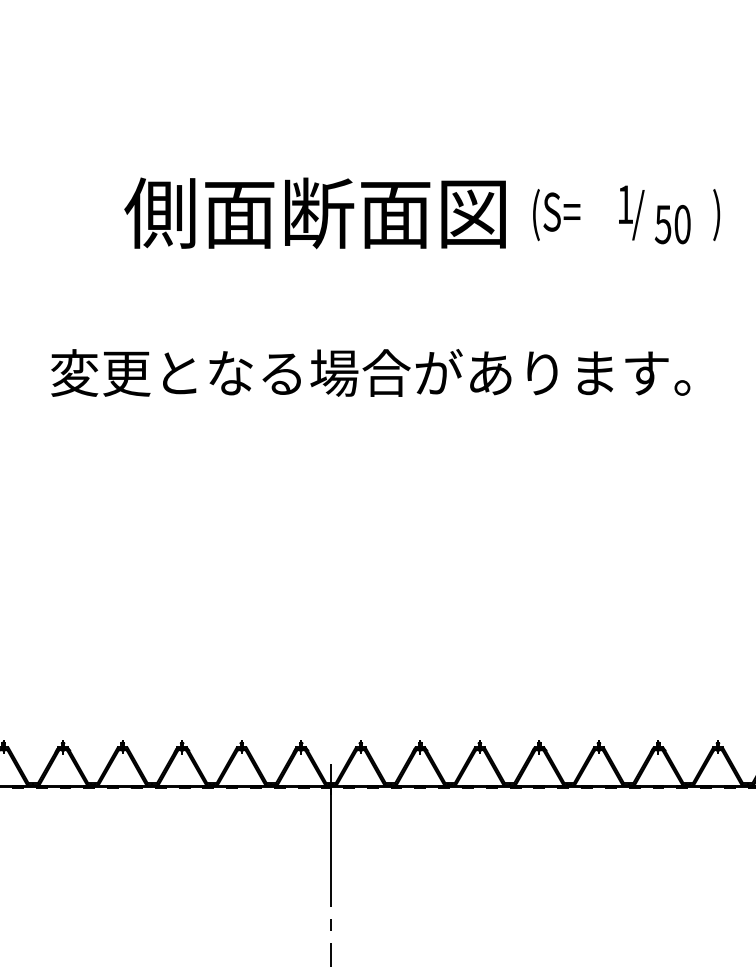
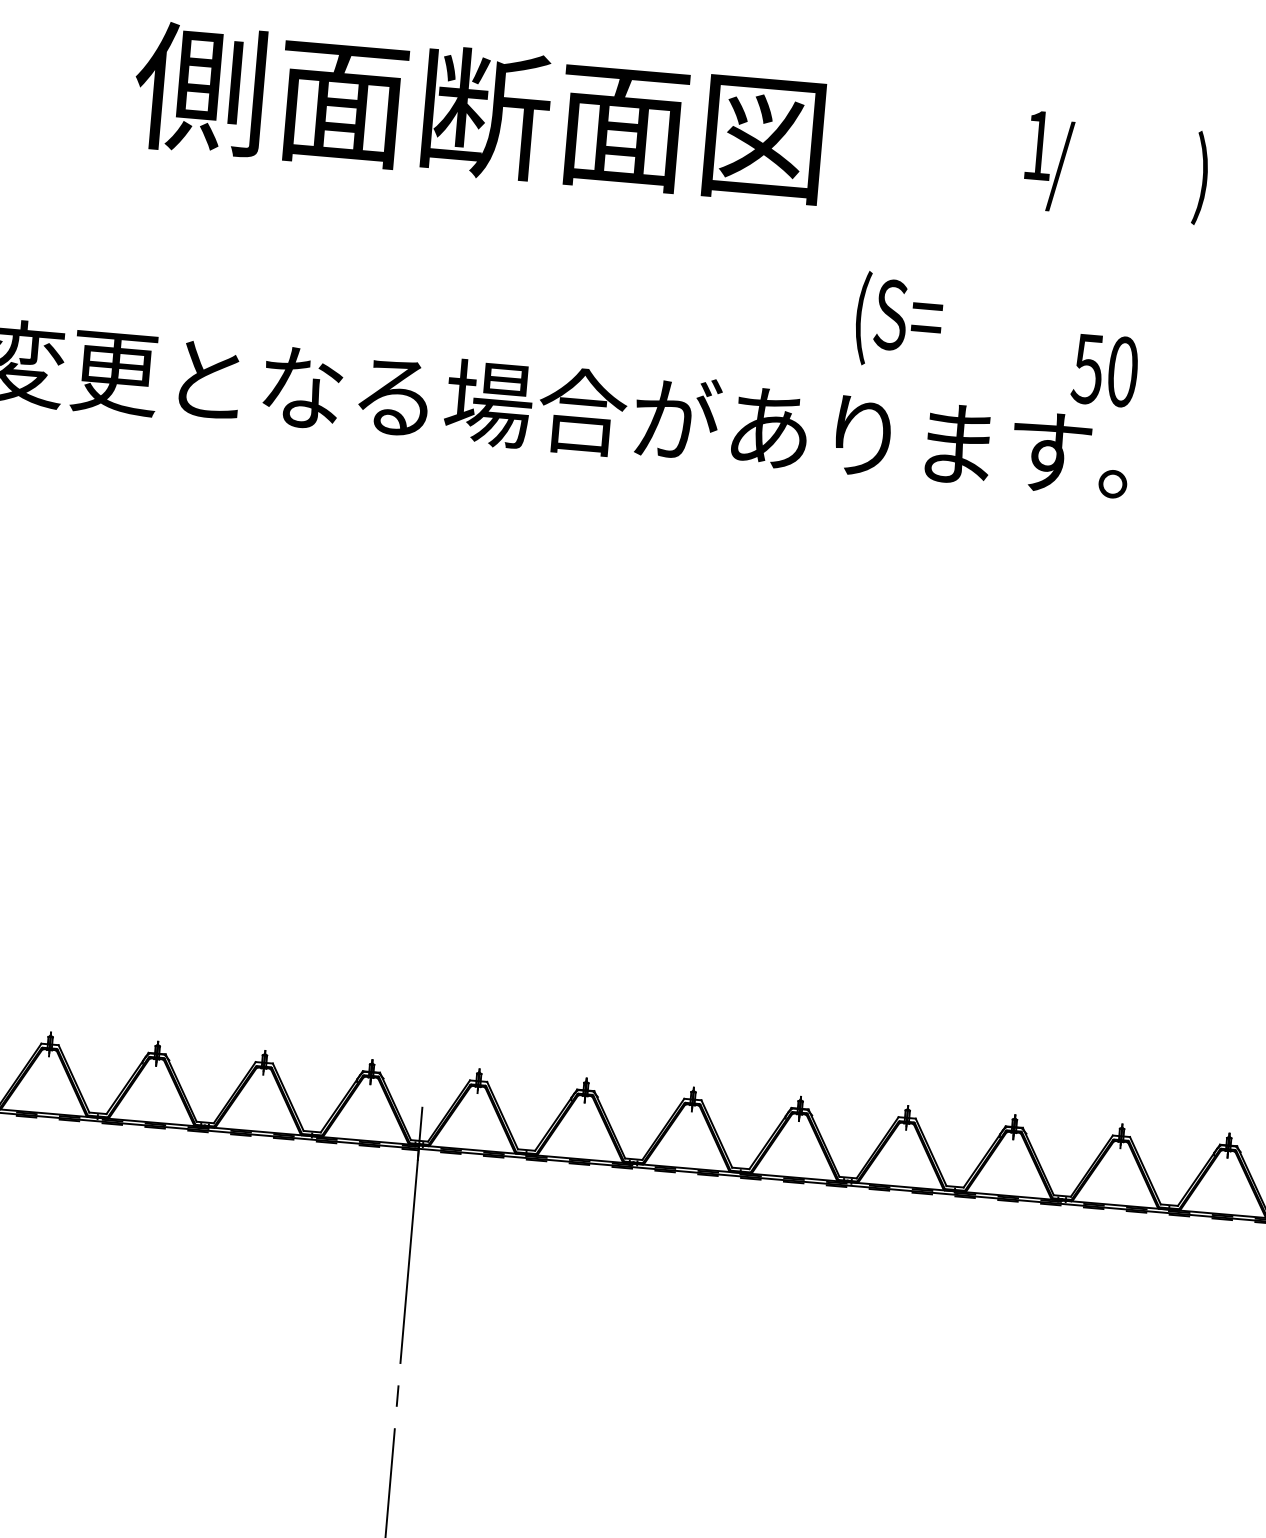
text: (556, 215) -> (898, 321), moved
text: (672, 224) -> (1104, 370), moved

